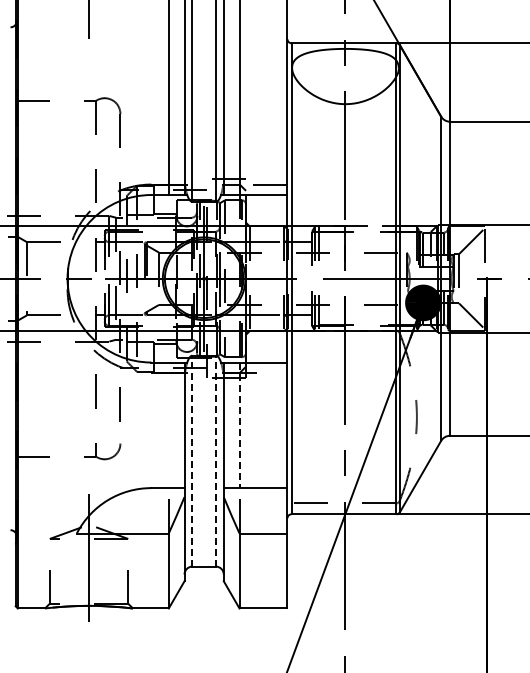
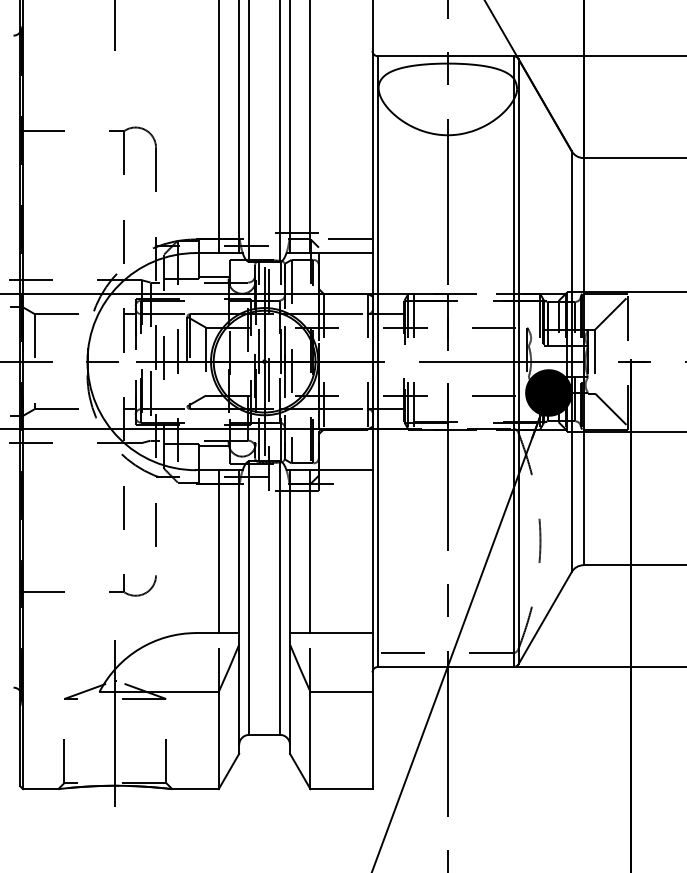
line: (168, 425) -> (218, 551), added
line: (239, 425) -> (310, 551), dashed -> solid
line: (192, 460) -> (249, 597), dashed -> solid
line: (215, 460) -> (279, 597), dashed -> solid

